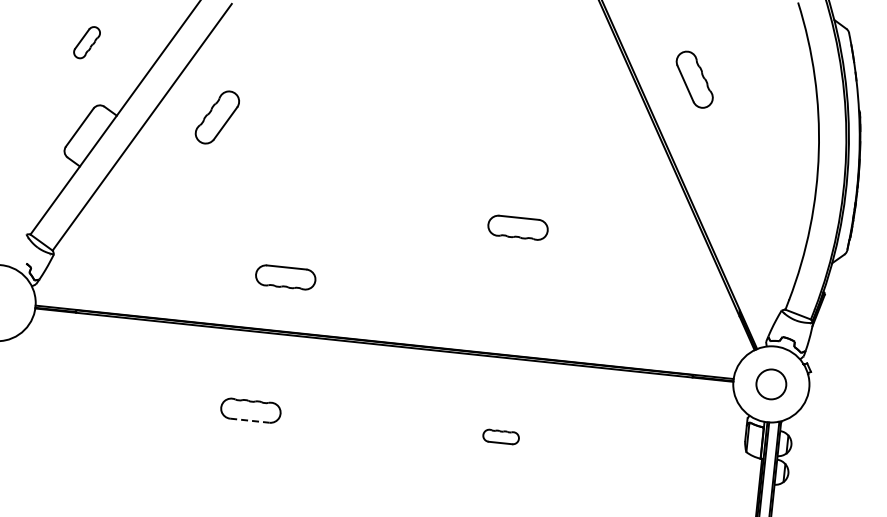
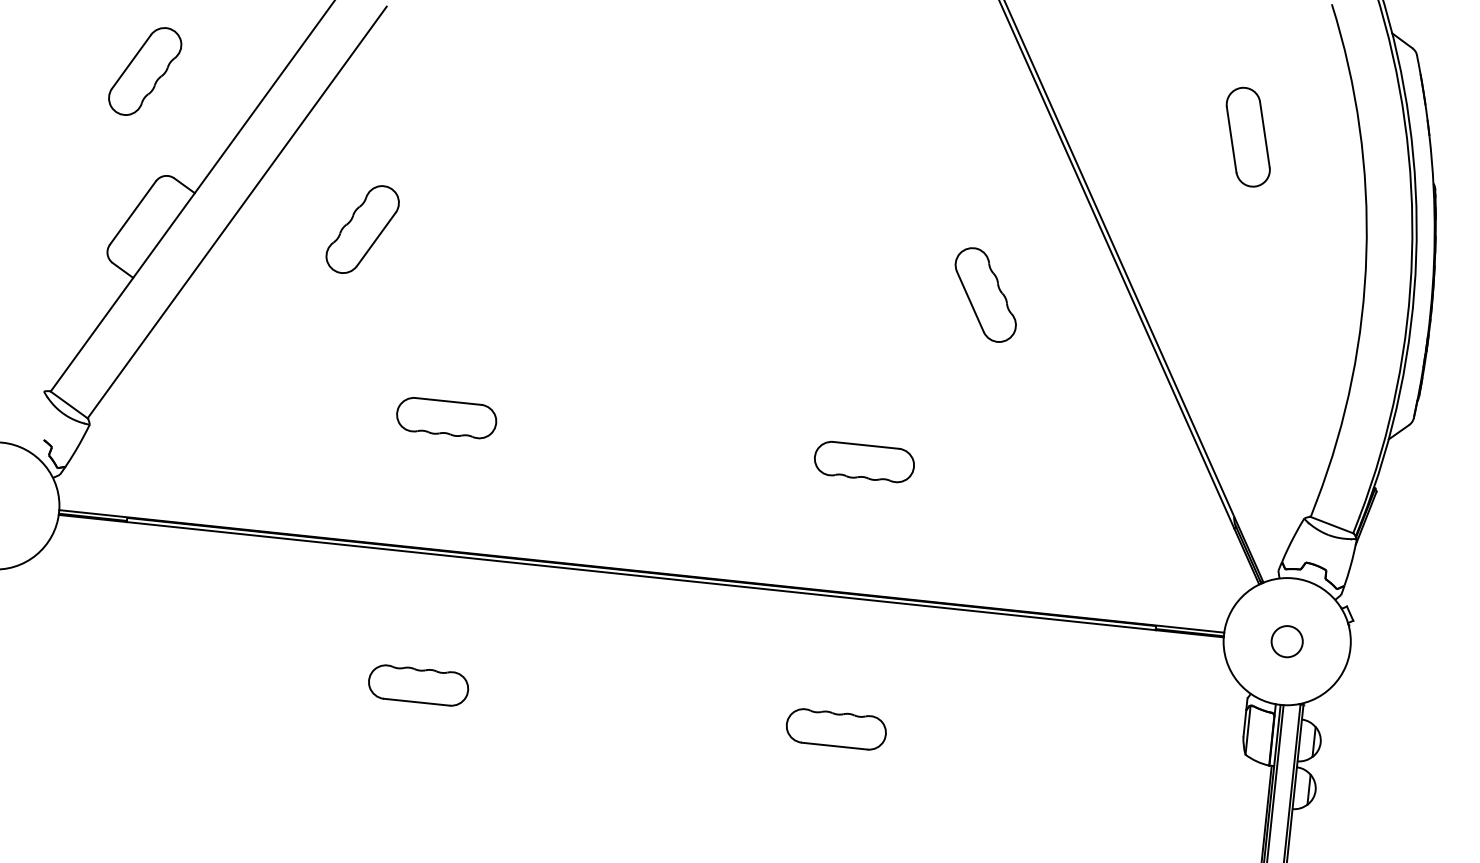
part: (86, 42) -> (144, 70), size x1.67
part: (694, 79) -> (985, 294), moved
part: (747, 81) -> (1247, 136), added
part: (216, 117) -> (361, 229), moved
part: (517, 227) -> (863, 461), moved
part: (285, 277) -> (446, 418), moved
circle: (771, 384) -> (1287, 641), size x0.62
line: (249, 420) -> (416, 701), dashed -> solid
part: (500, 436) -> (835, 728), size x1.67

